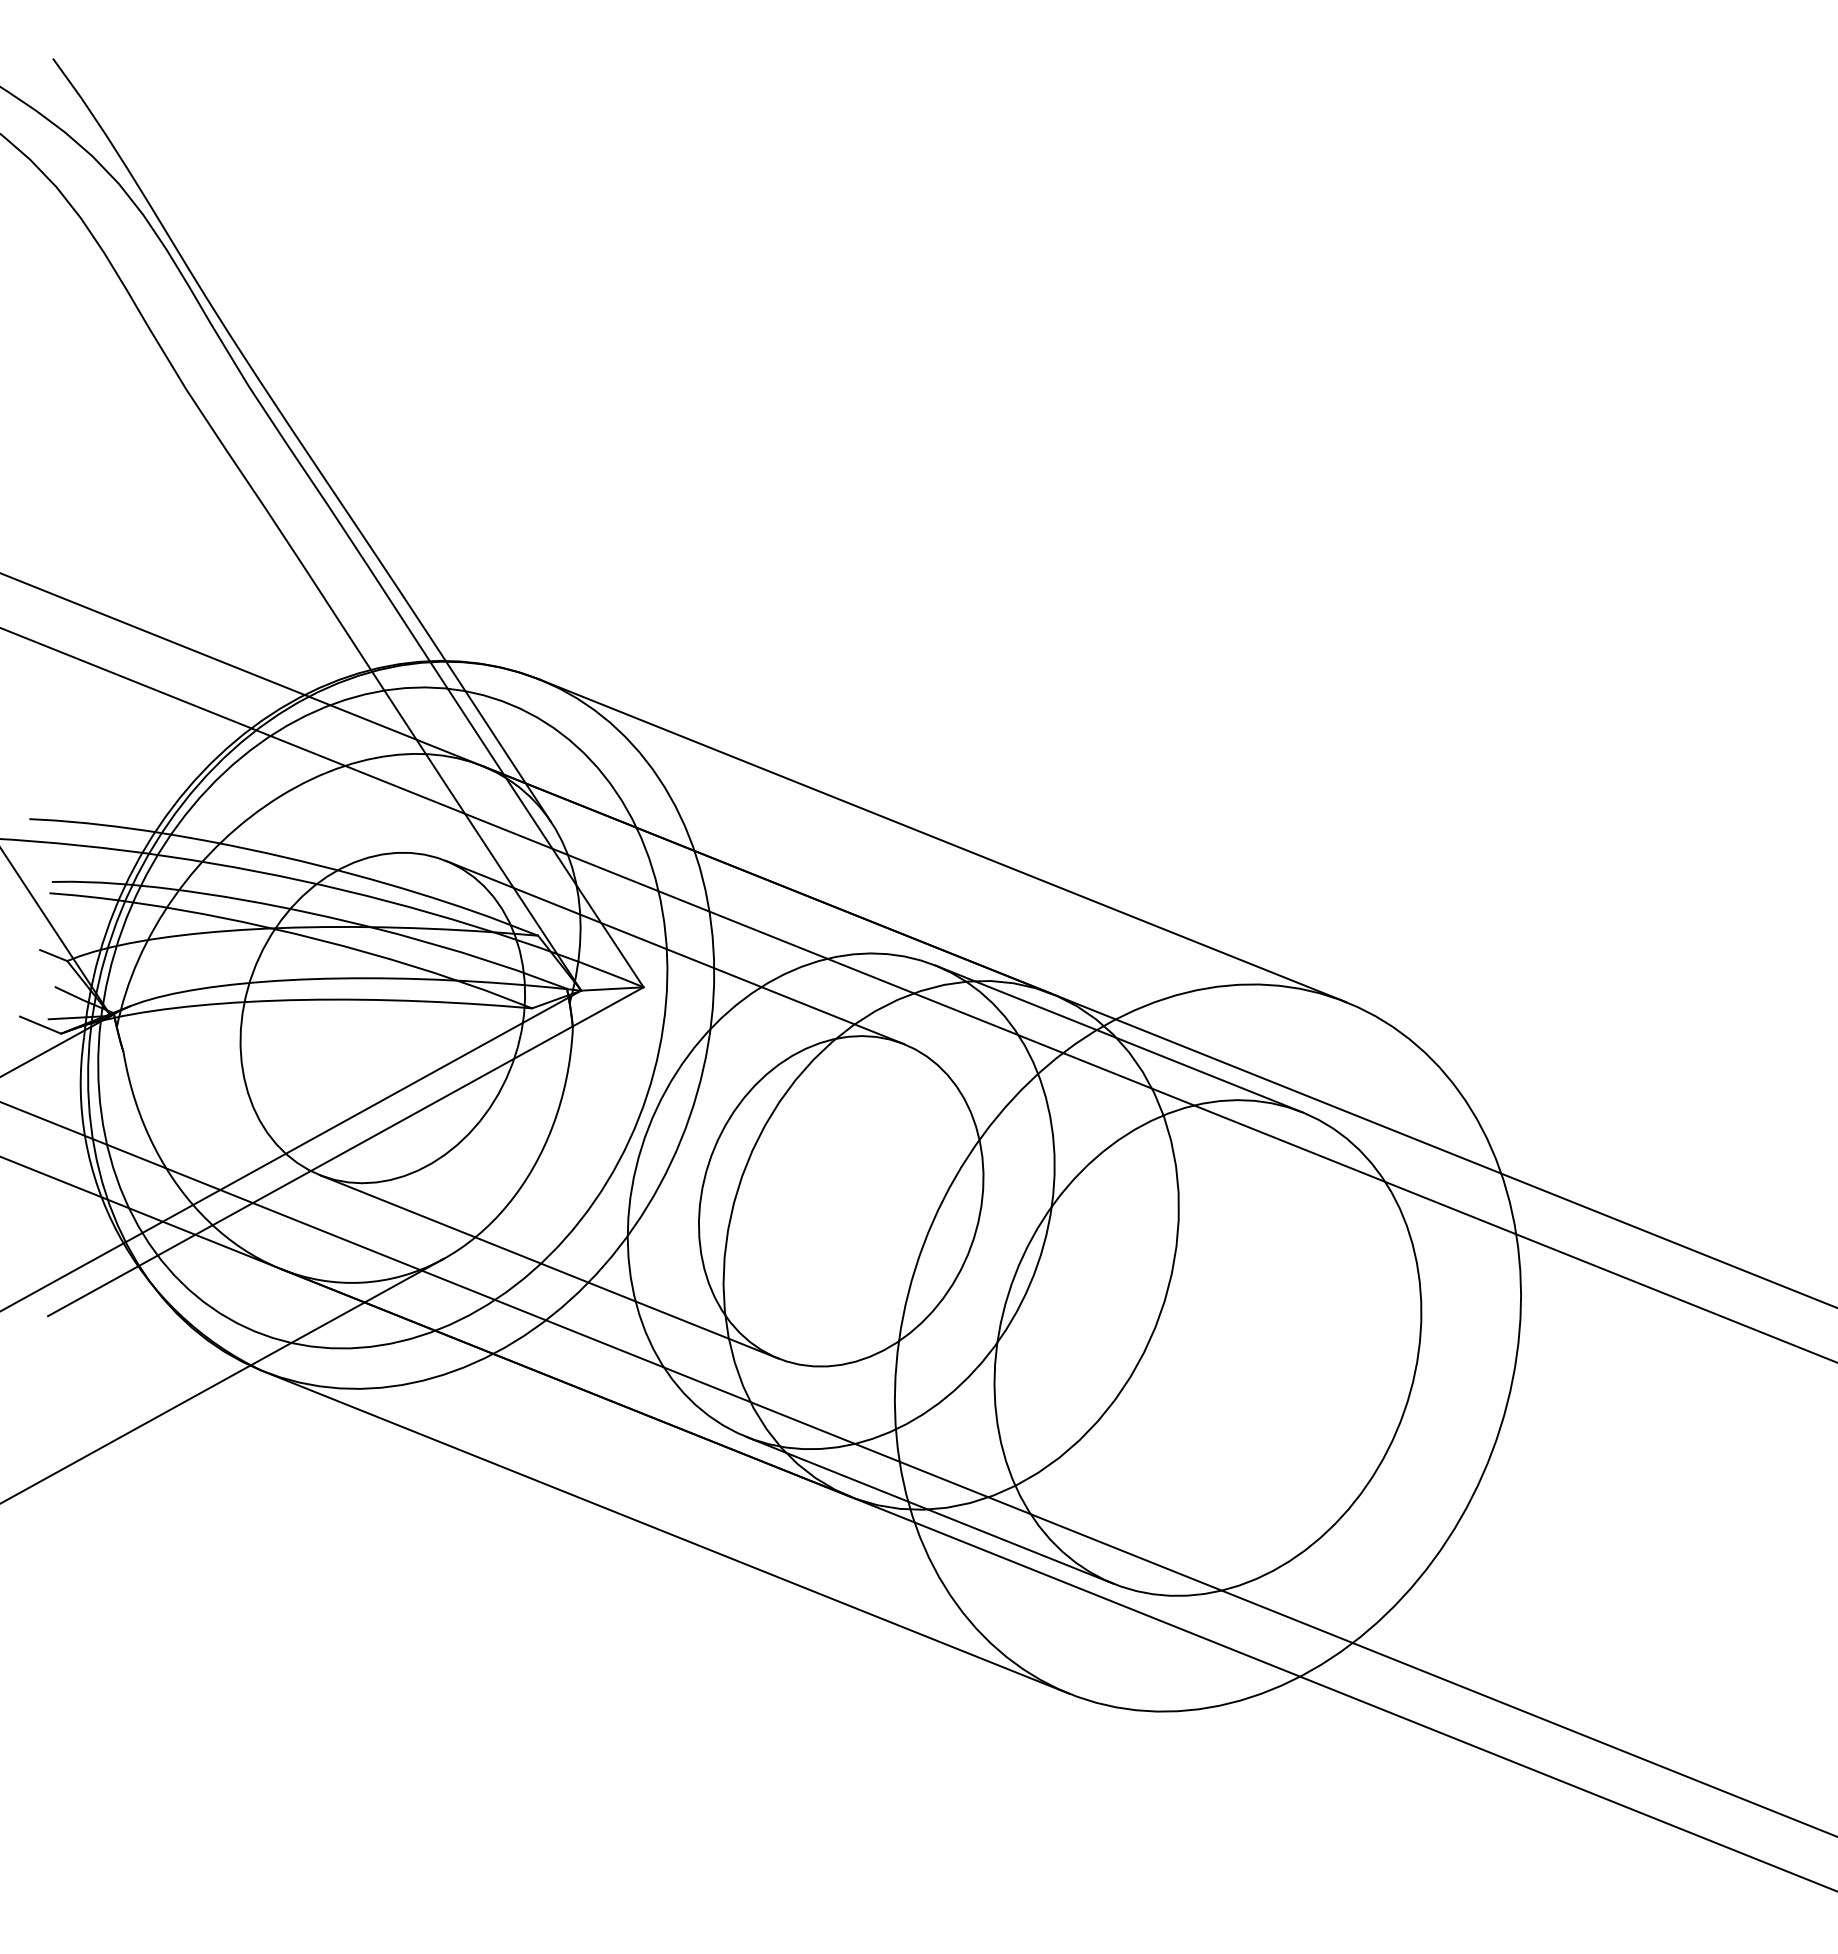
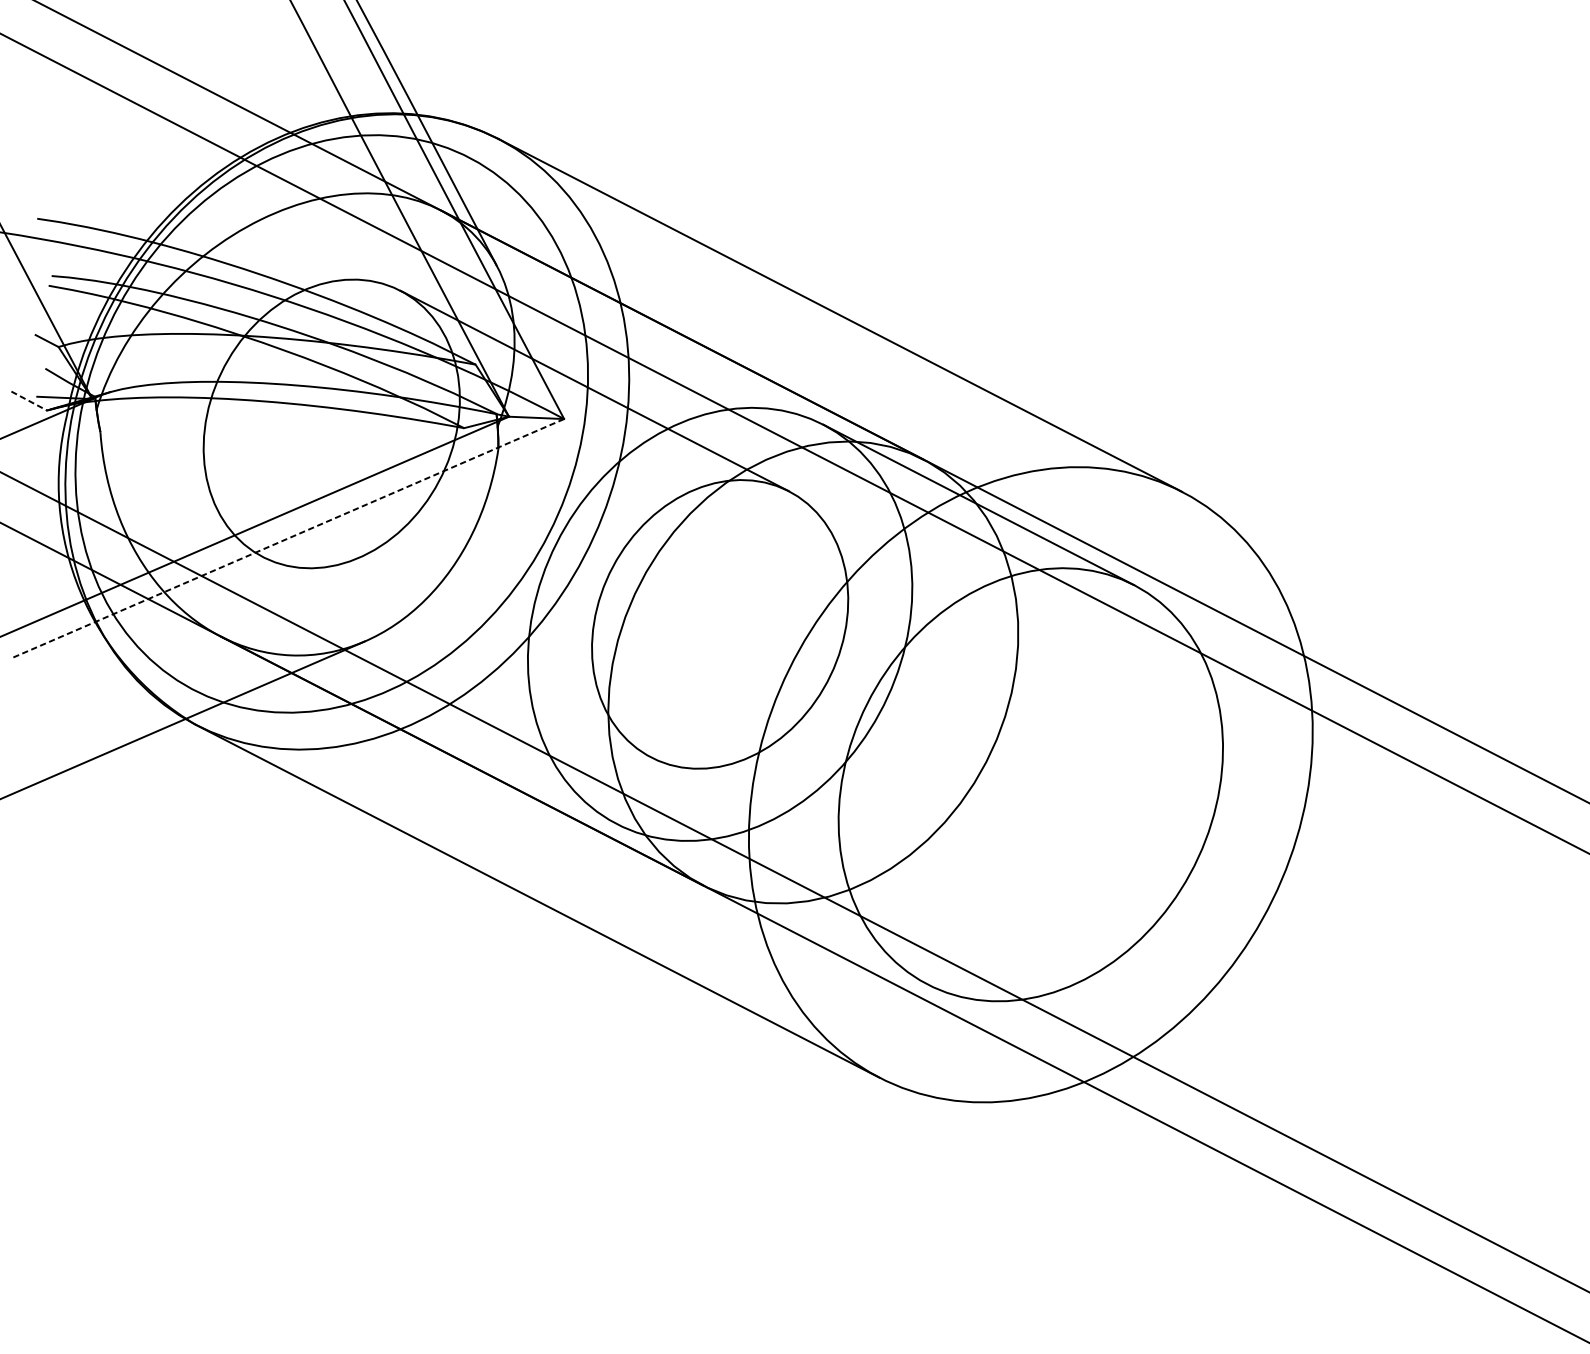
line: (40, 1024) -> (29, 400), solid -> dashed
line: (345, 1151) -> (287, 538), solid -> dashed
line: (548, 1266) -> (456, 656), removed
line: (929, 1510) -> (771, 904), removed

